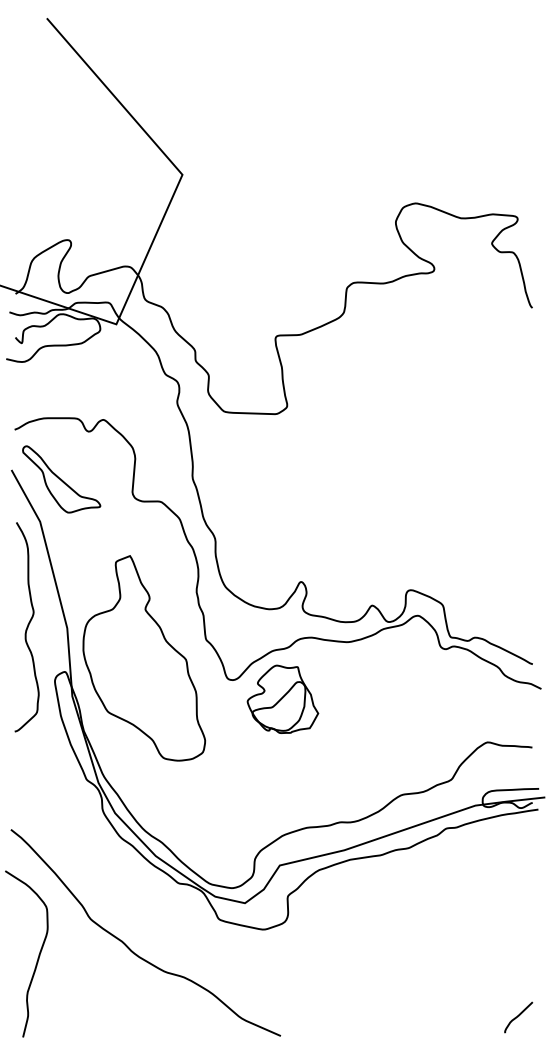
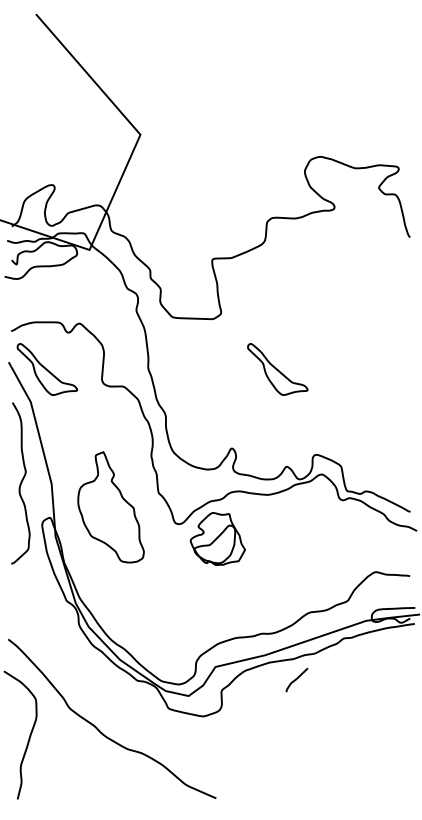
part: (360, 479) -> (277, 369), added
part: (144, 658) -> (111, 507), size x0.7
curve: (518, 1017) -> (296, 680), moved

